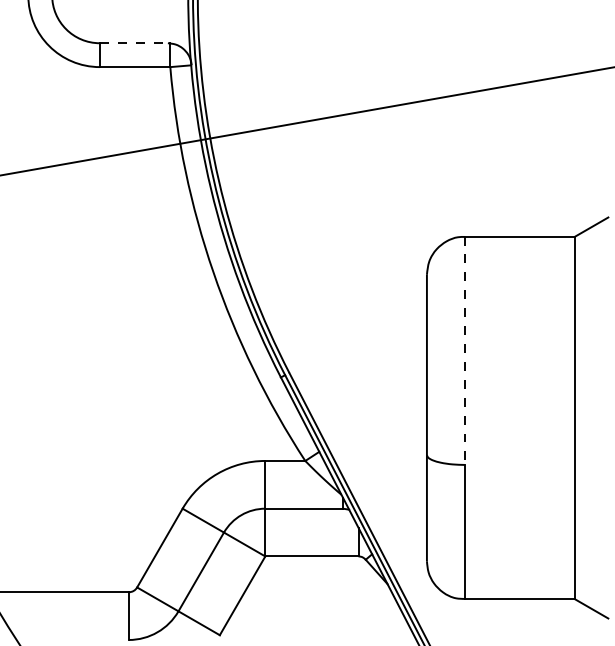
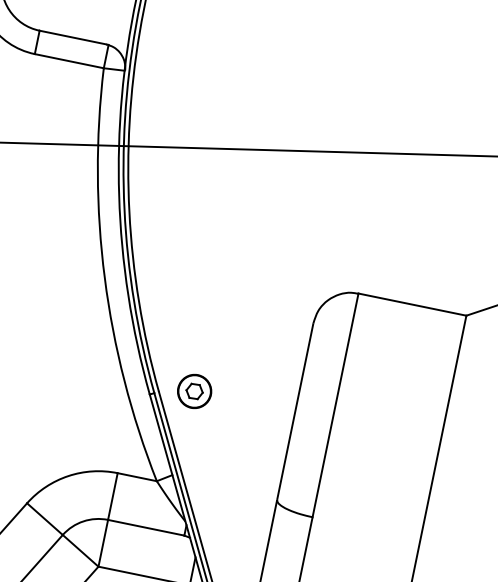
line: (133, 43) -> (72, 37), dashed -> solid
line: (465, 351) -> (335, 406), dashed -> solid
part: (323, 365) -> (193, 391), added

